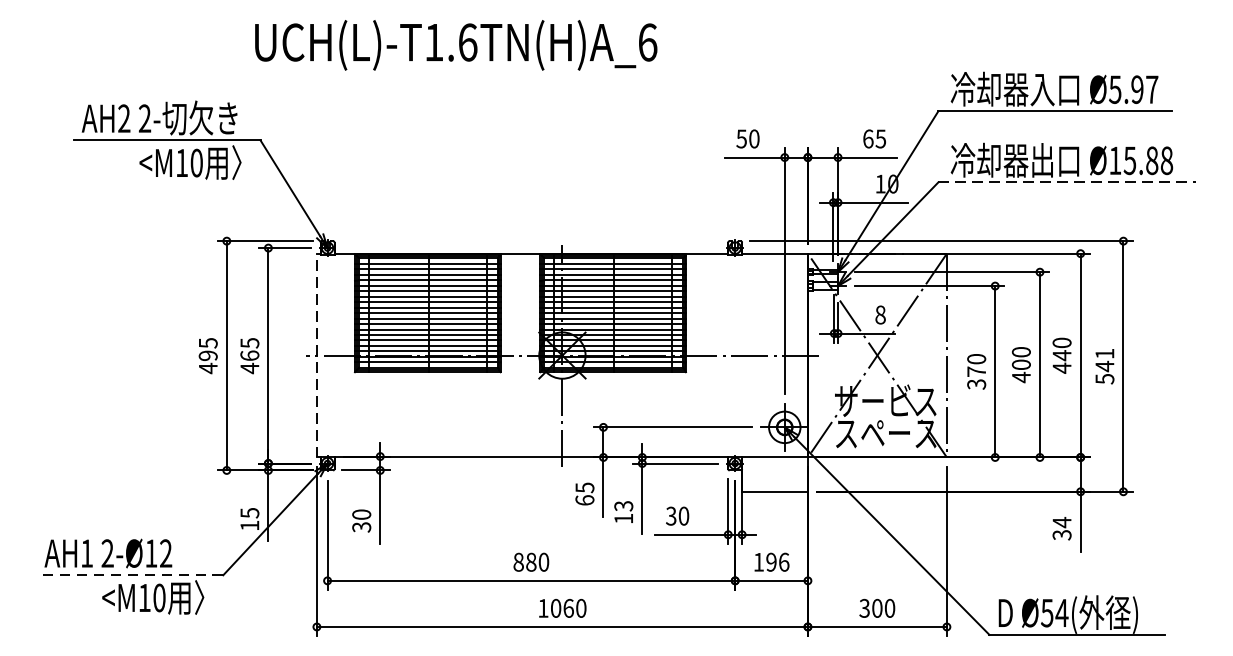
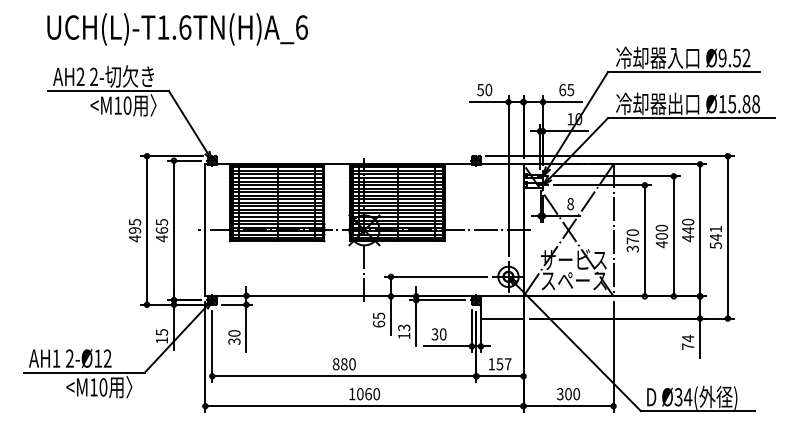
text: (455, 45) -> (177, 29), moved
text: (1133, 88) -> (734, 57), Ø5.97 -> Ø9.52
line: (1067, 182) -> (691, 118), dashed -> solid
line: (317, 354) -> (205, 229), dashed -> solid
text: (1062, 534) -> (688, 346), 34 -> 74
text: (777, 562) -> (503, 364), 196 -> 157
line: (128, 574) -> (83, 372), dashed -> solid
text: (1047, 612) -> (678, 396), Ø54( -> Ø34(

